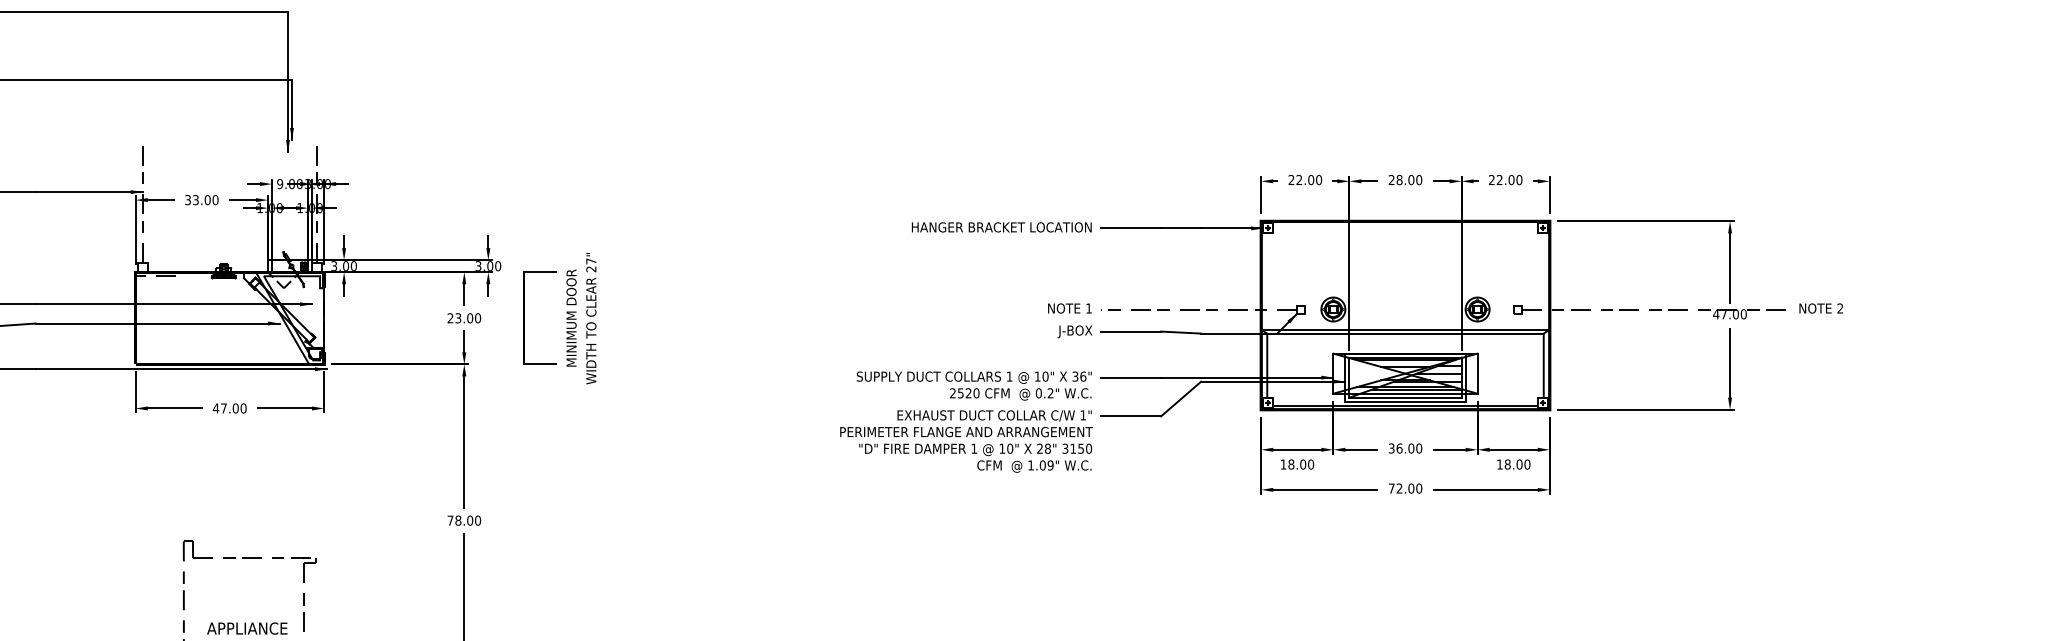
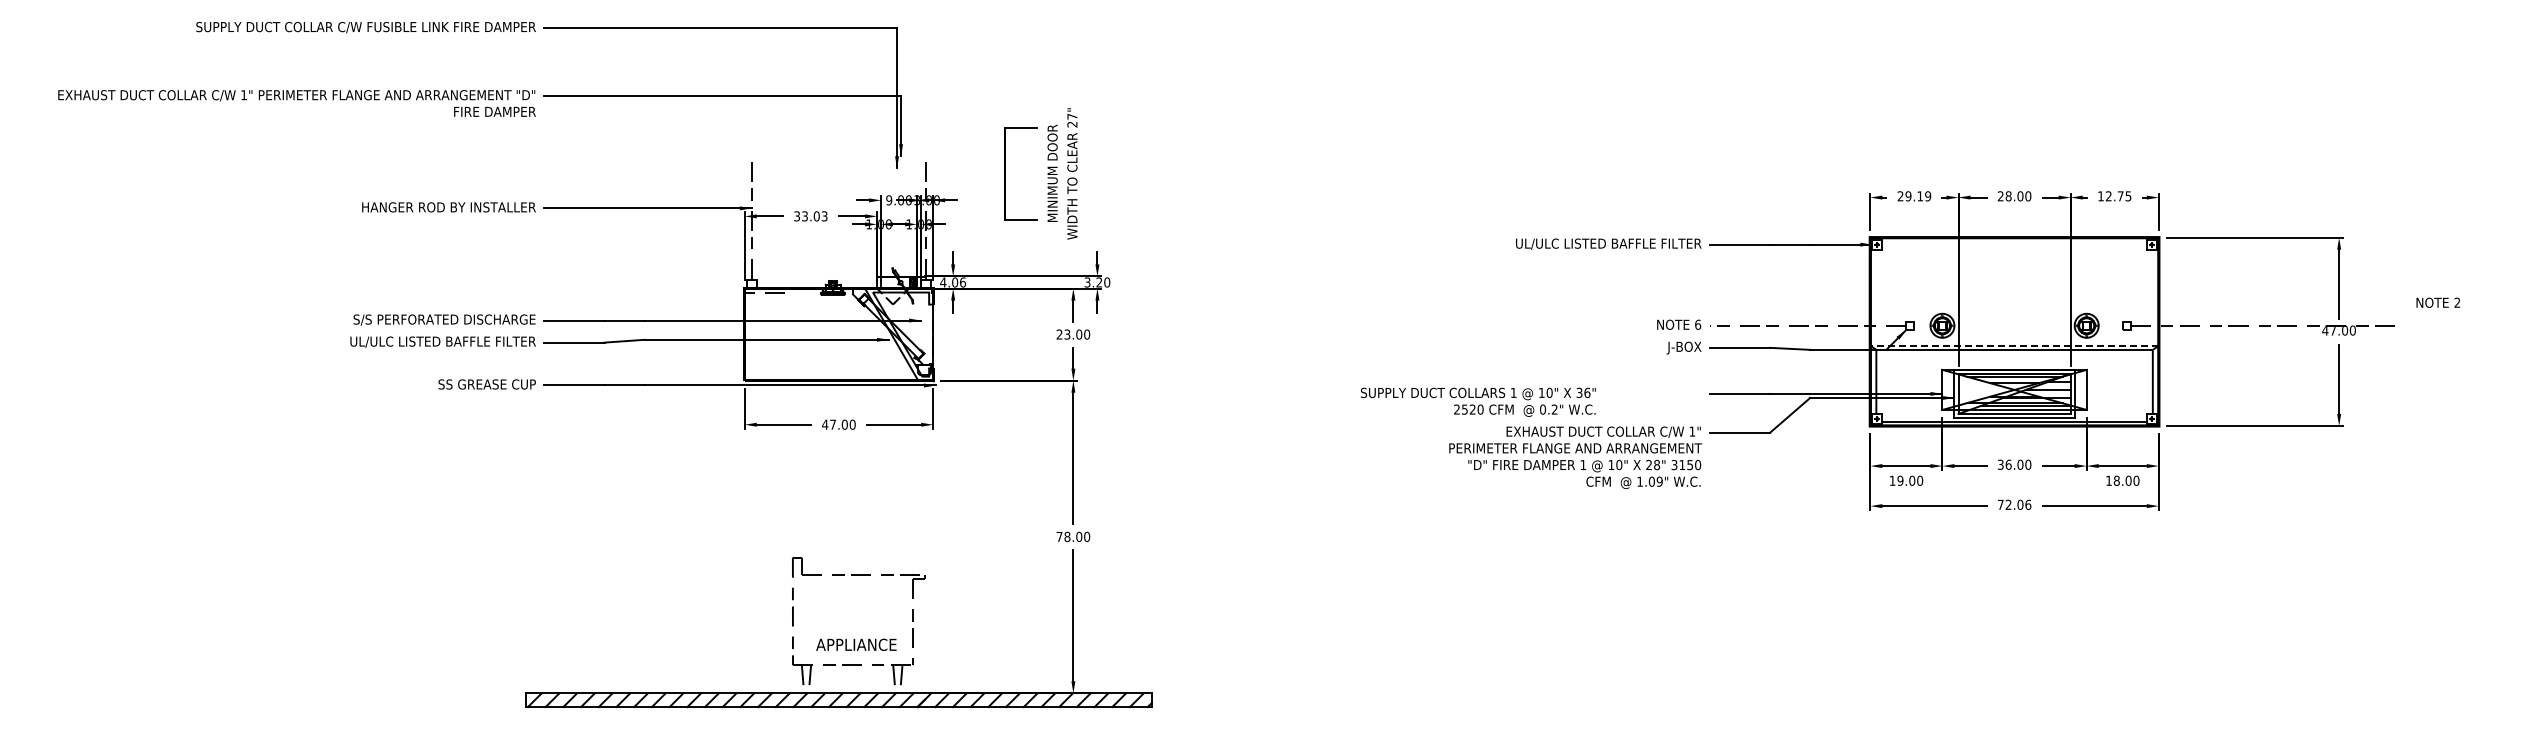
text: (1308, 180) -> (1917, 196), 22.00 -> 29.19
text: (1505, 180) -> (2114, 196), 22.00 -> 12.75
text: (215, 200) -> (824, 216), 33.00 -> 33.03
text: (999, 227) -> (1608, 243), HANGER BRACKET LOCATION -> UL/ULC LISTED BAFFLE FILTER
text: (344, 266) -> (953, 282), 3.00 -> 4.06
text: (490, 266) -> (1099, 282), 3.00 -> 3.20
text: (1089, 308) -> (1698, 324), 1 -> 6
text: (1821, 308) -> (2438, 302), moved
part: (566, 318) -> (1047, 173), moved
line: (1405, 329) -> (2014, 345), solid -> dashed
text: (974, 385) -> (1478, 401), moved
text: (1291, 464) -> (1900, 480), 18.00 -> 19.00
text: (1419, 488) -> (2028, 504), 72.00 -> 72.06

